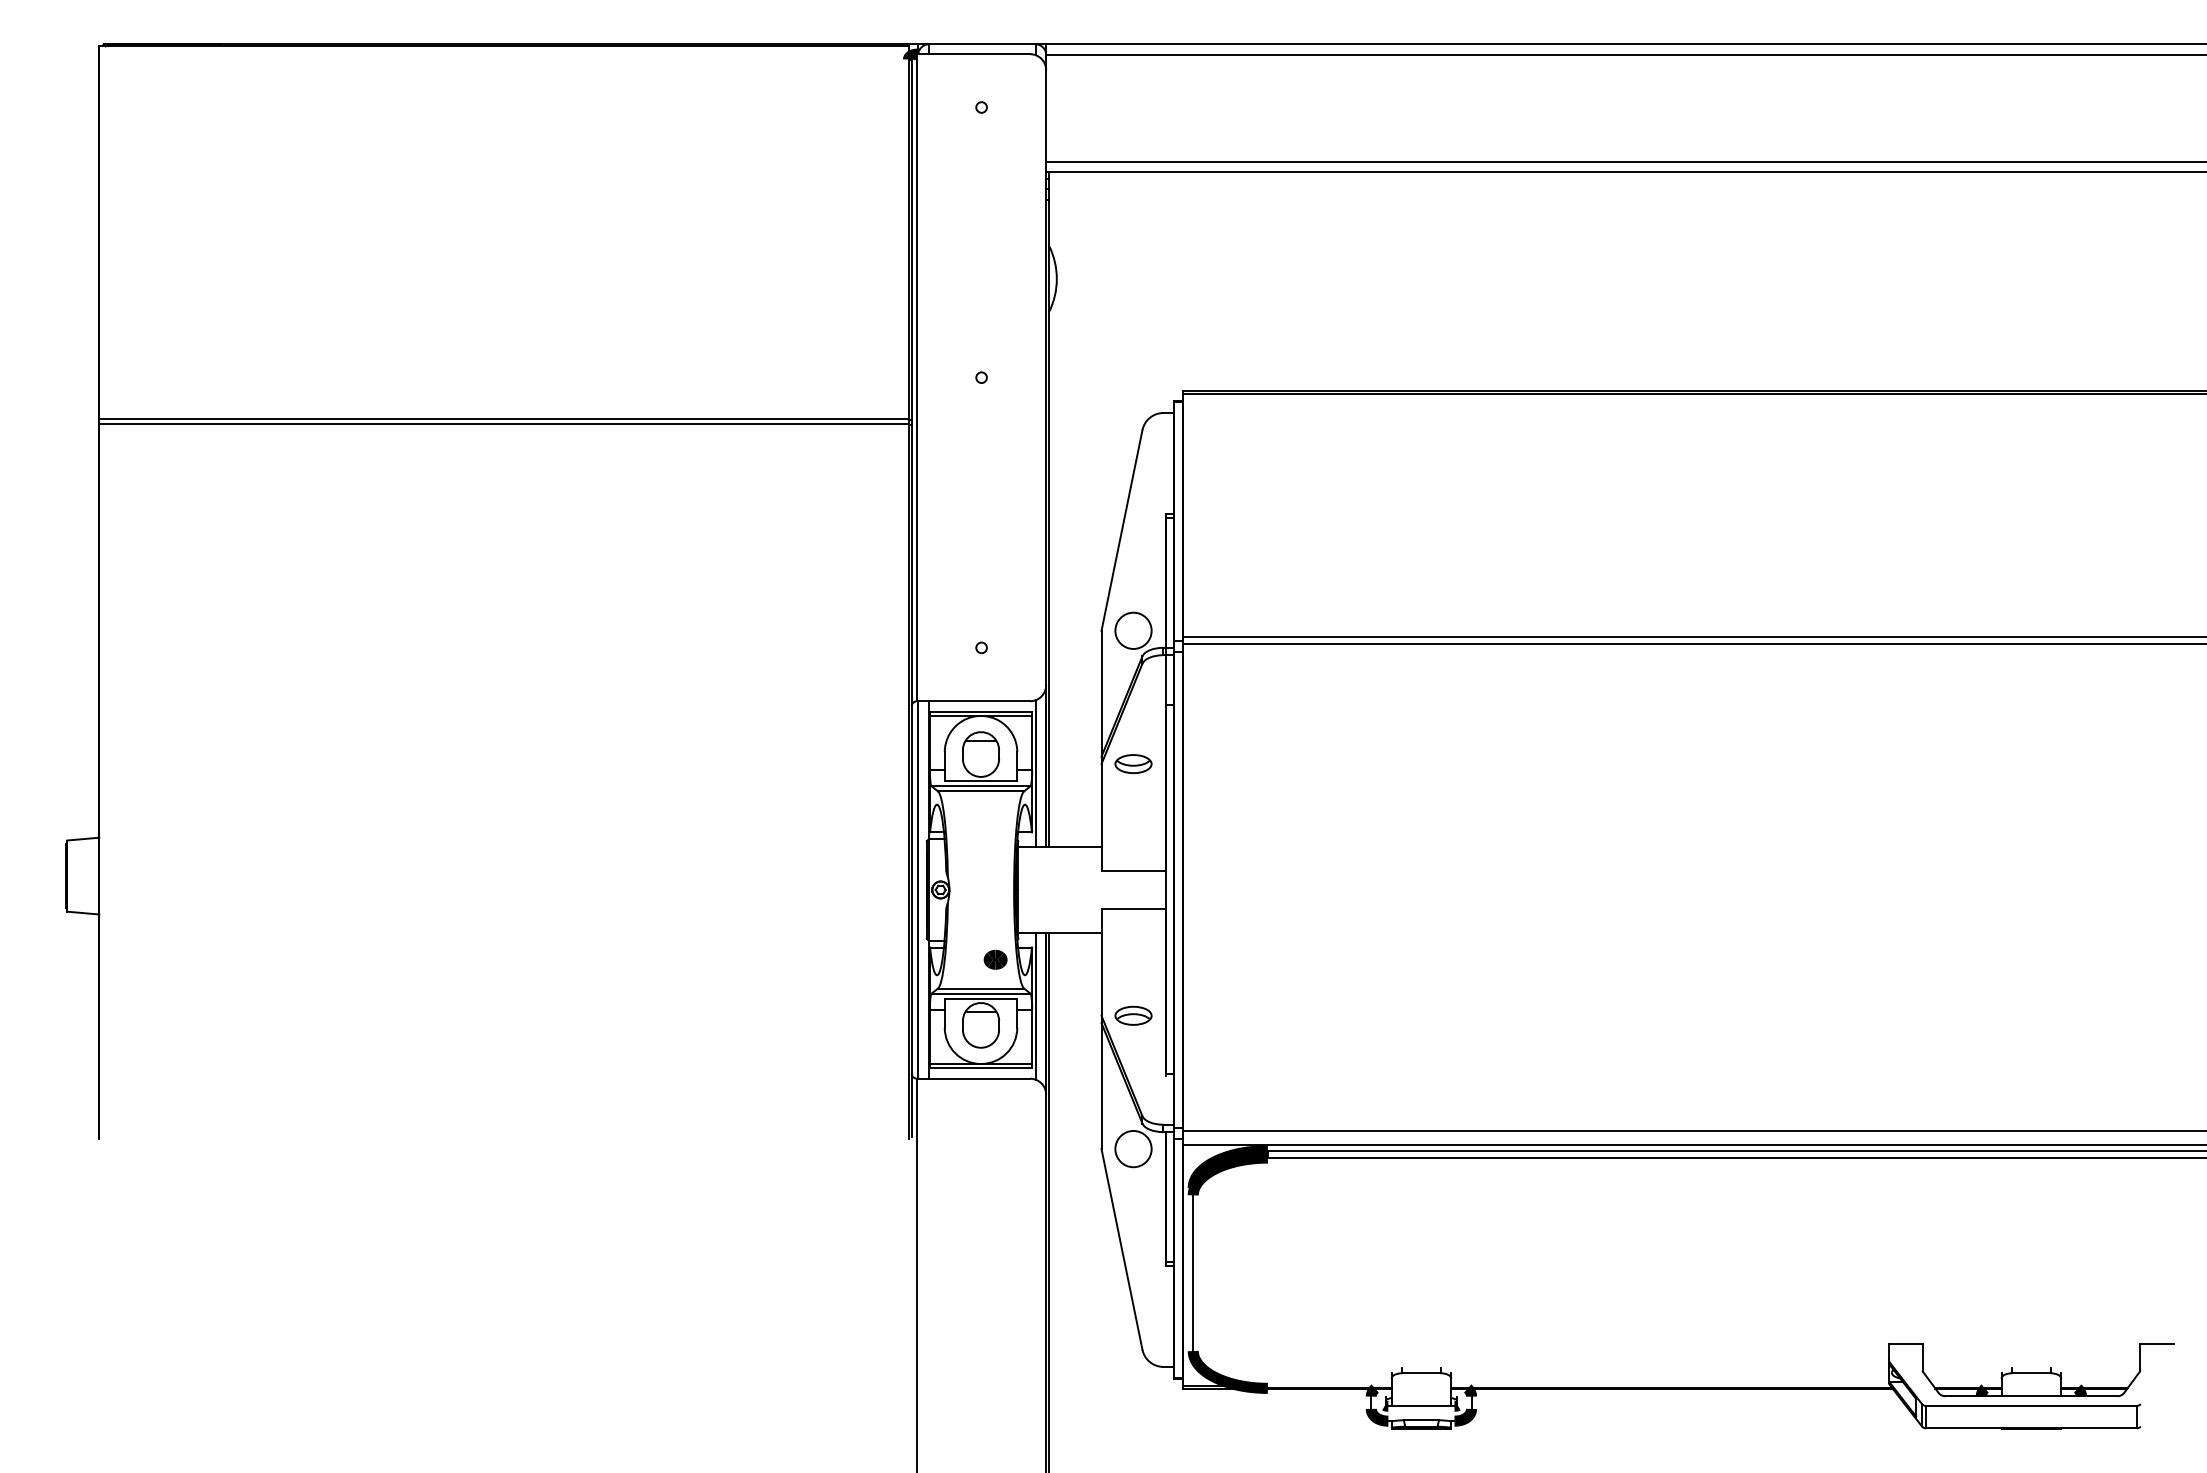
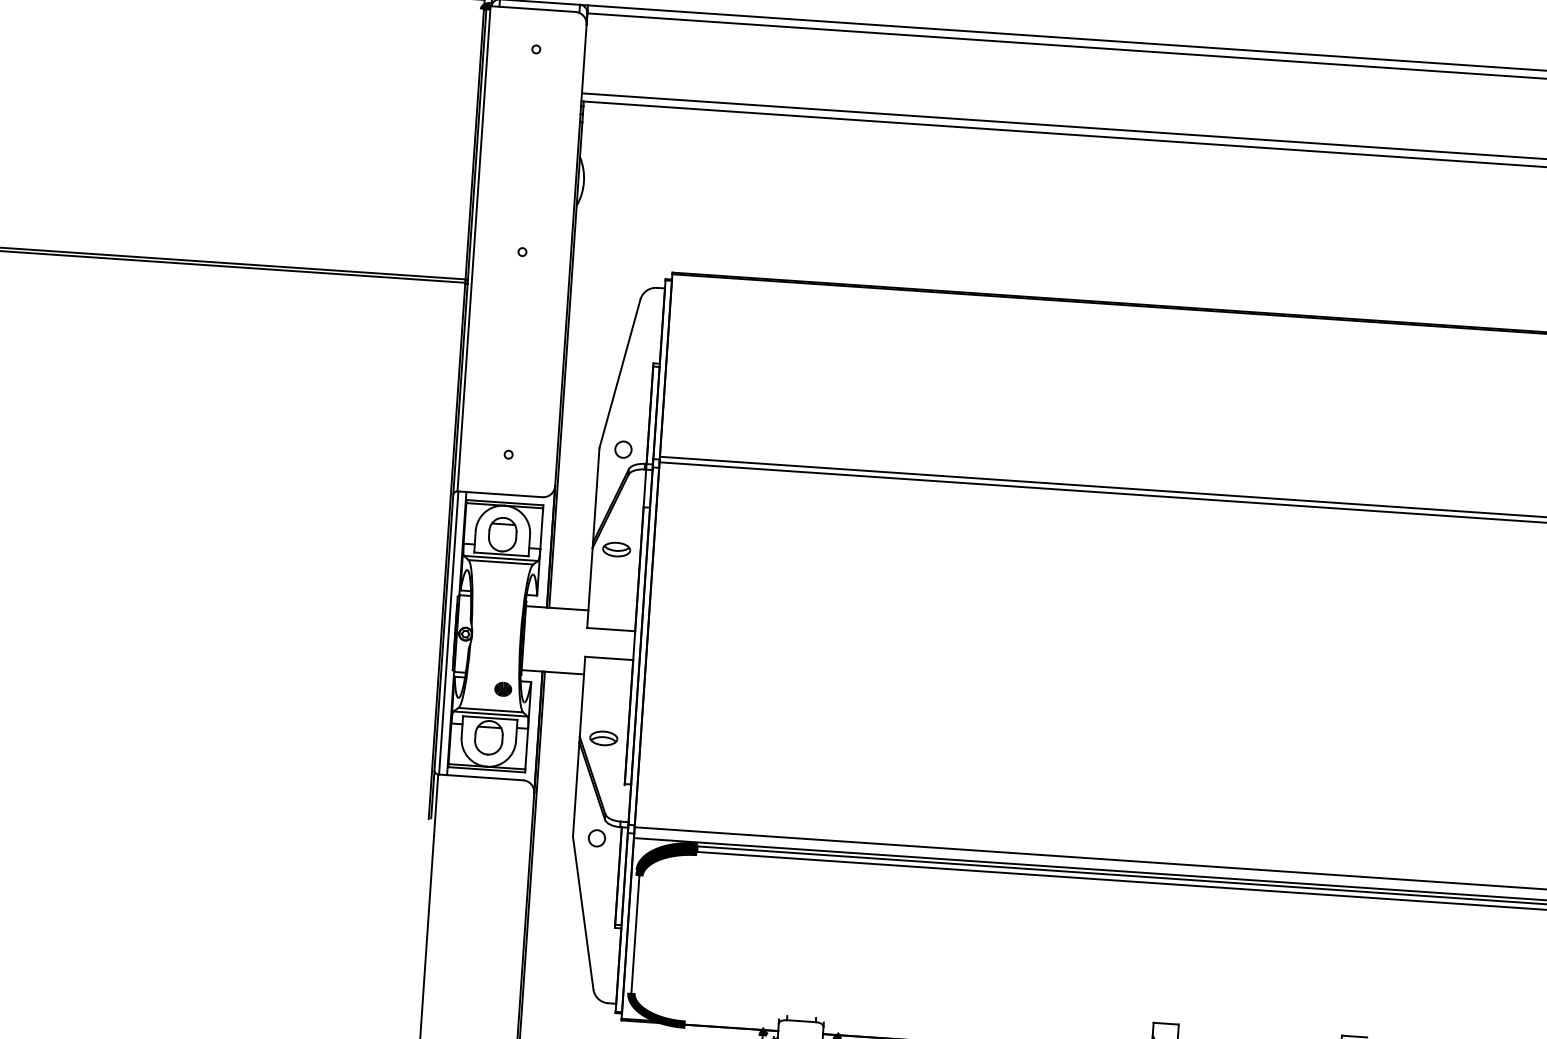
circle: (1133, 630) -> (623, 449), size x0.6
line: (1035, 773) -> (542, 551), removed
line: (1035, 1005) -> (530, 725), removed
circle: (1133, 1148) -> (596, 837), size x0.6

